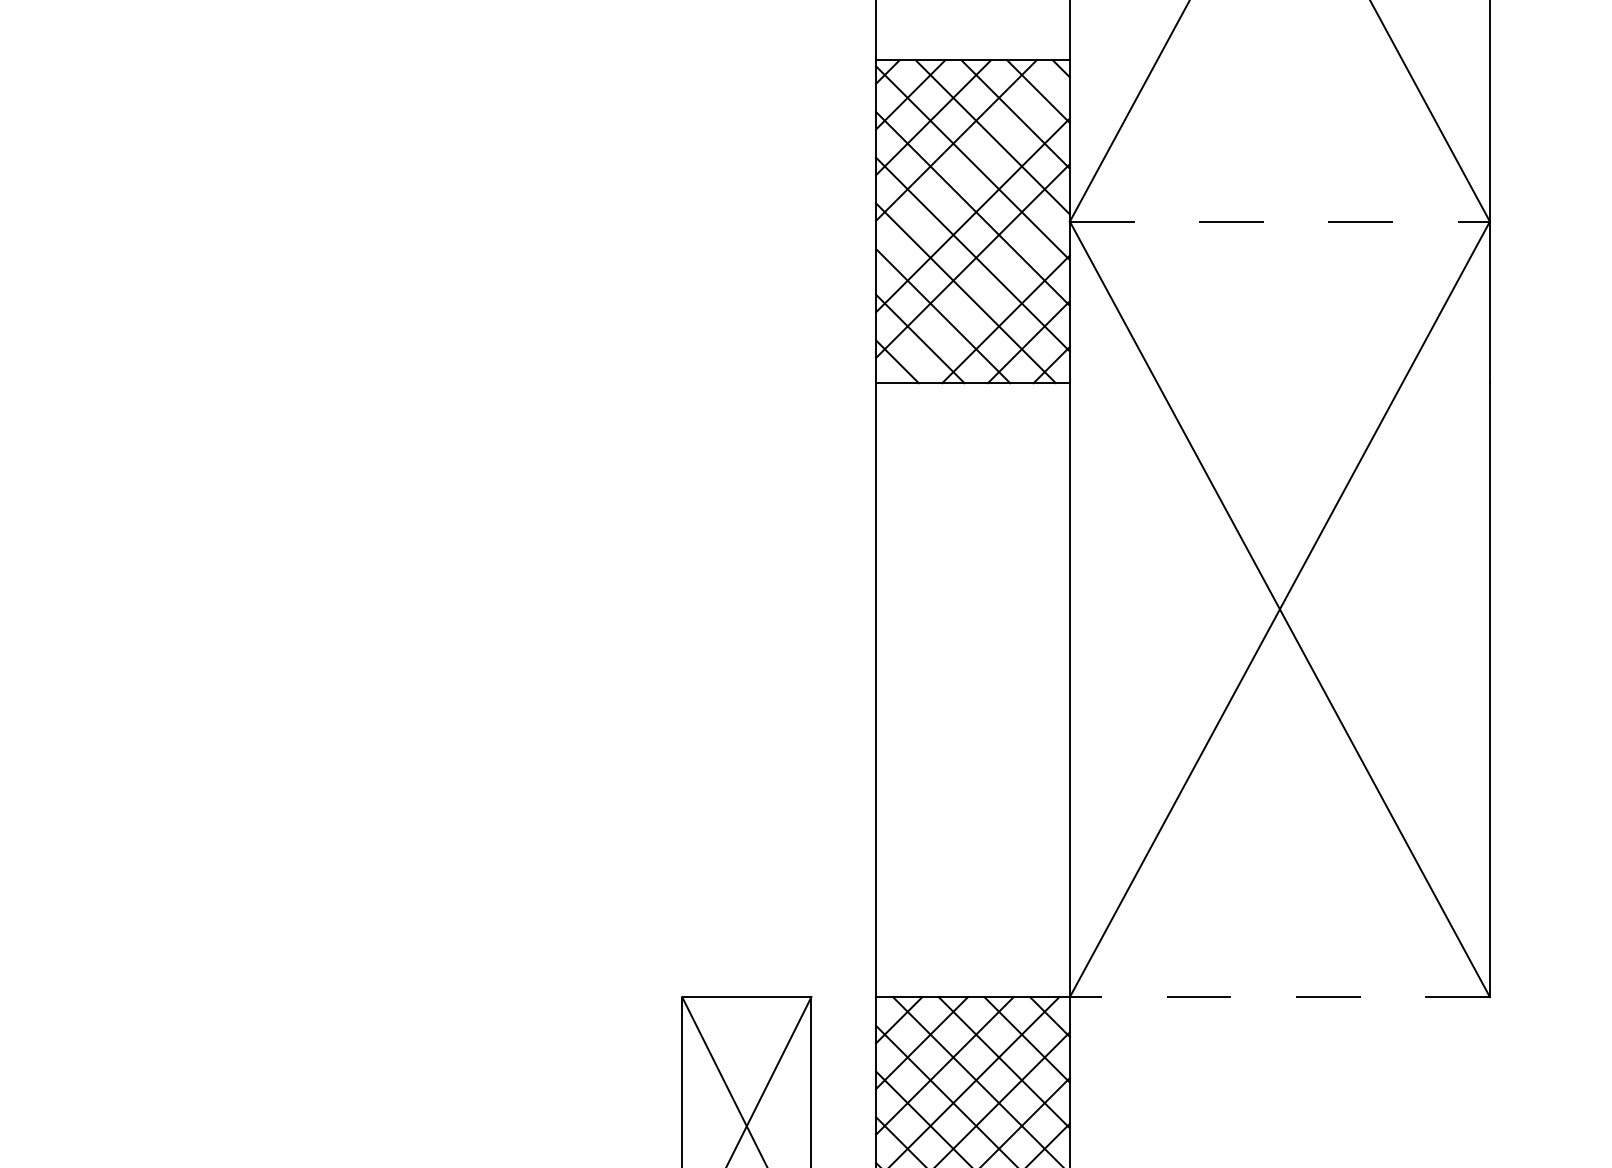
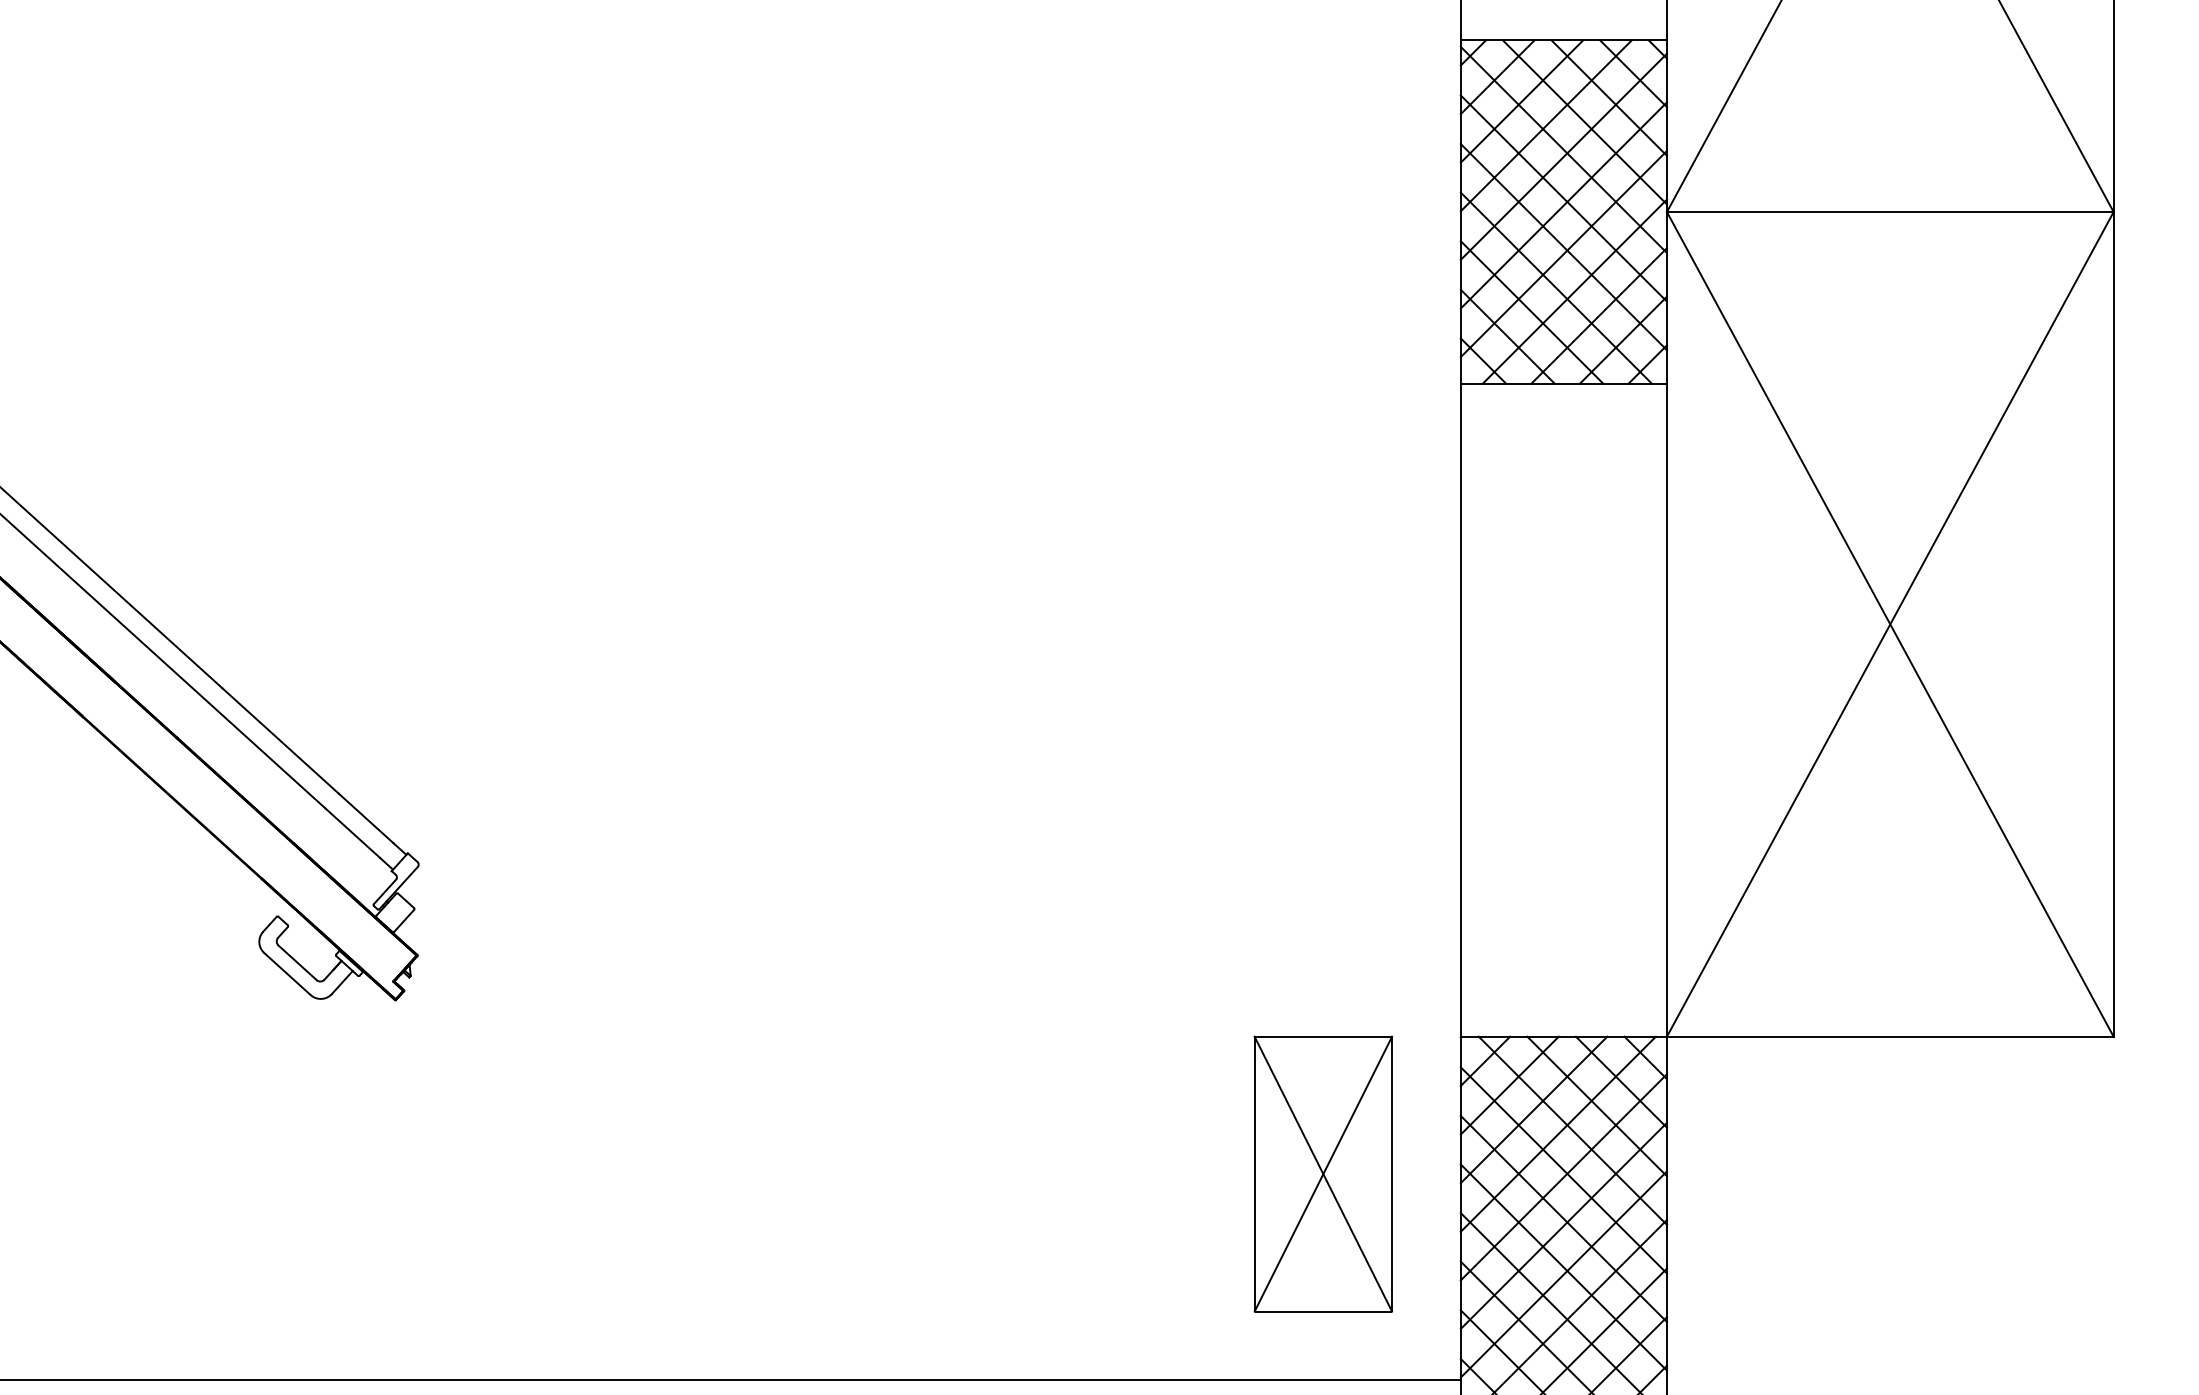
line: (972, 169) -> (1563, 156), added
line: (1280, 222) -> (1890, 212), dashed -> solid
line: (982, 296) -> (1574, 291), added
line: (1279, 996) -> (1889, 1036), dashed -> solid

